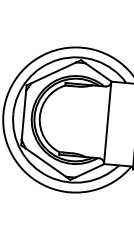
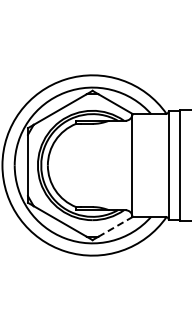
line: (89, 170) -> (115, 226), solid -> dashed

